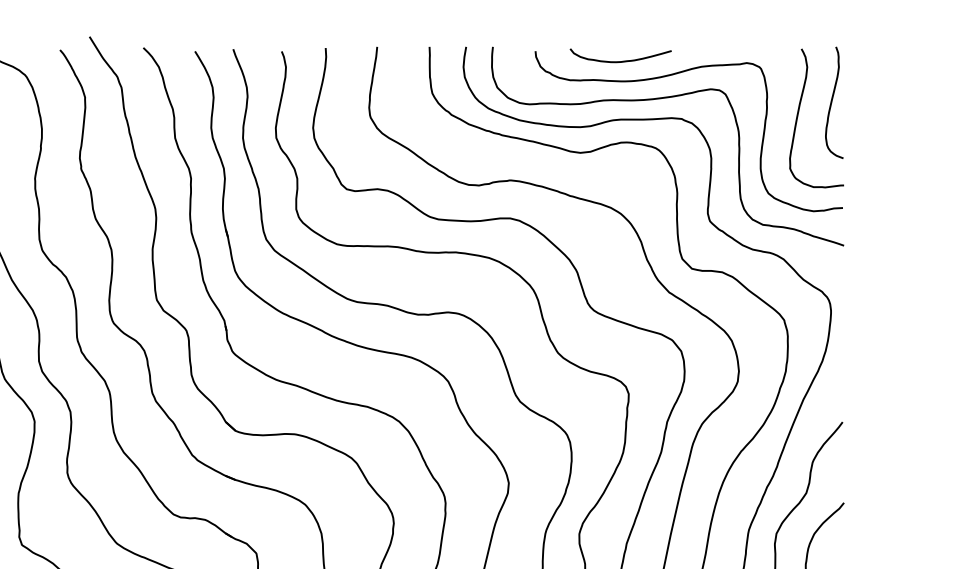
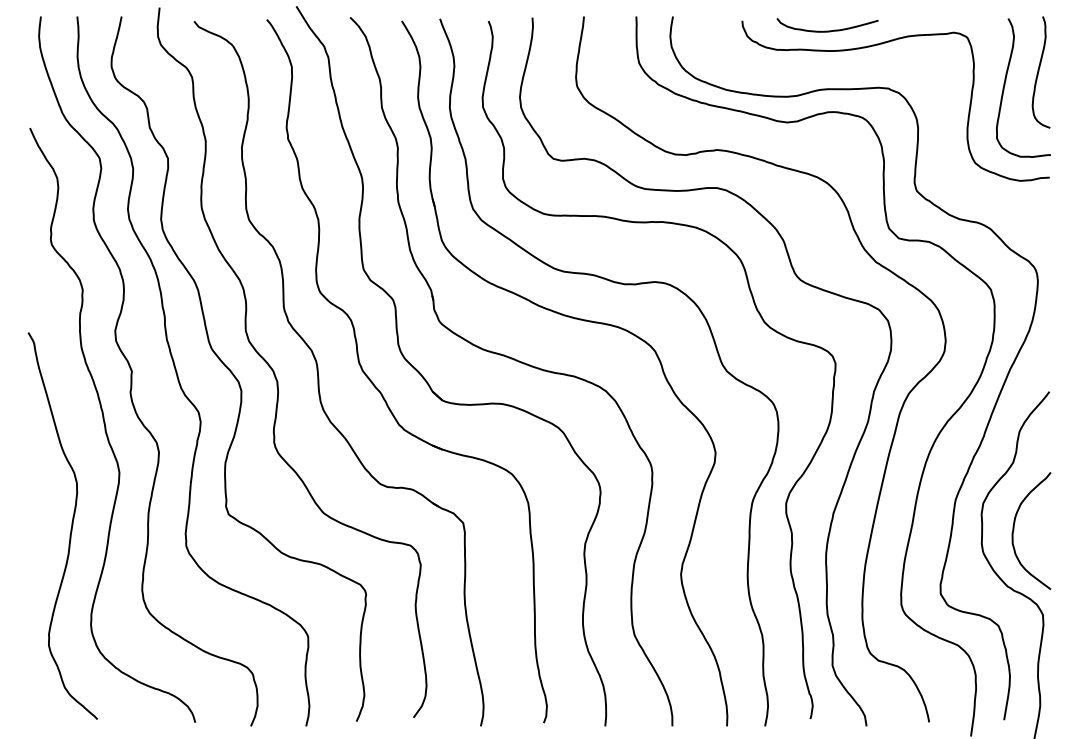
curve: (657, 99) -> (864, 69), removed

